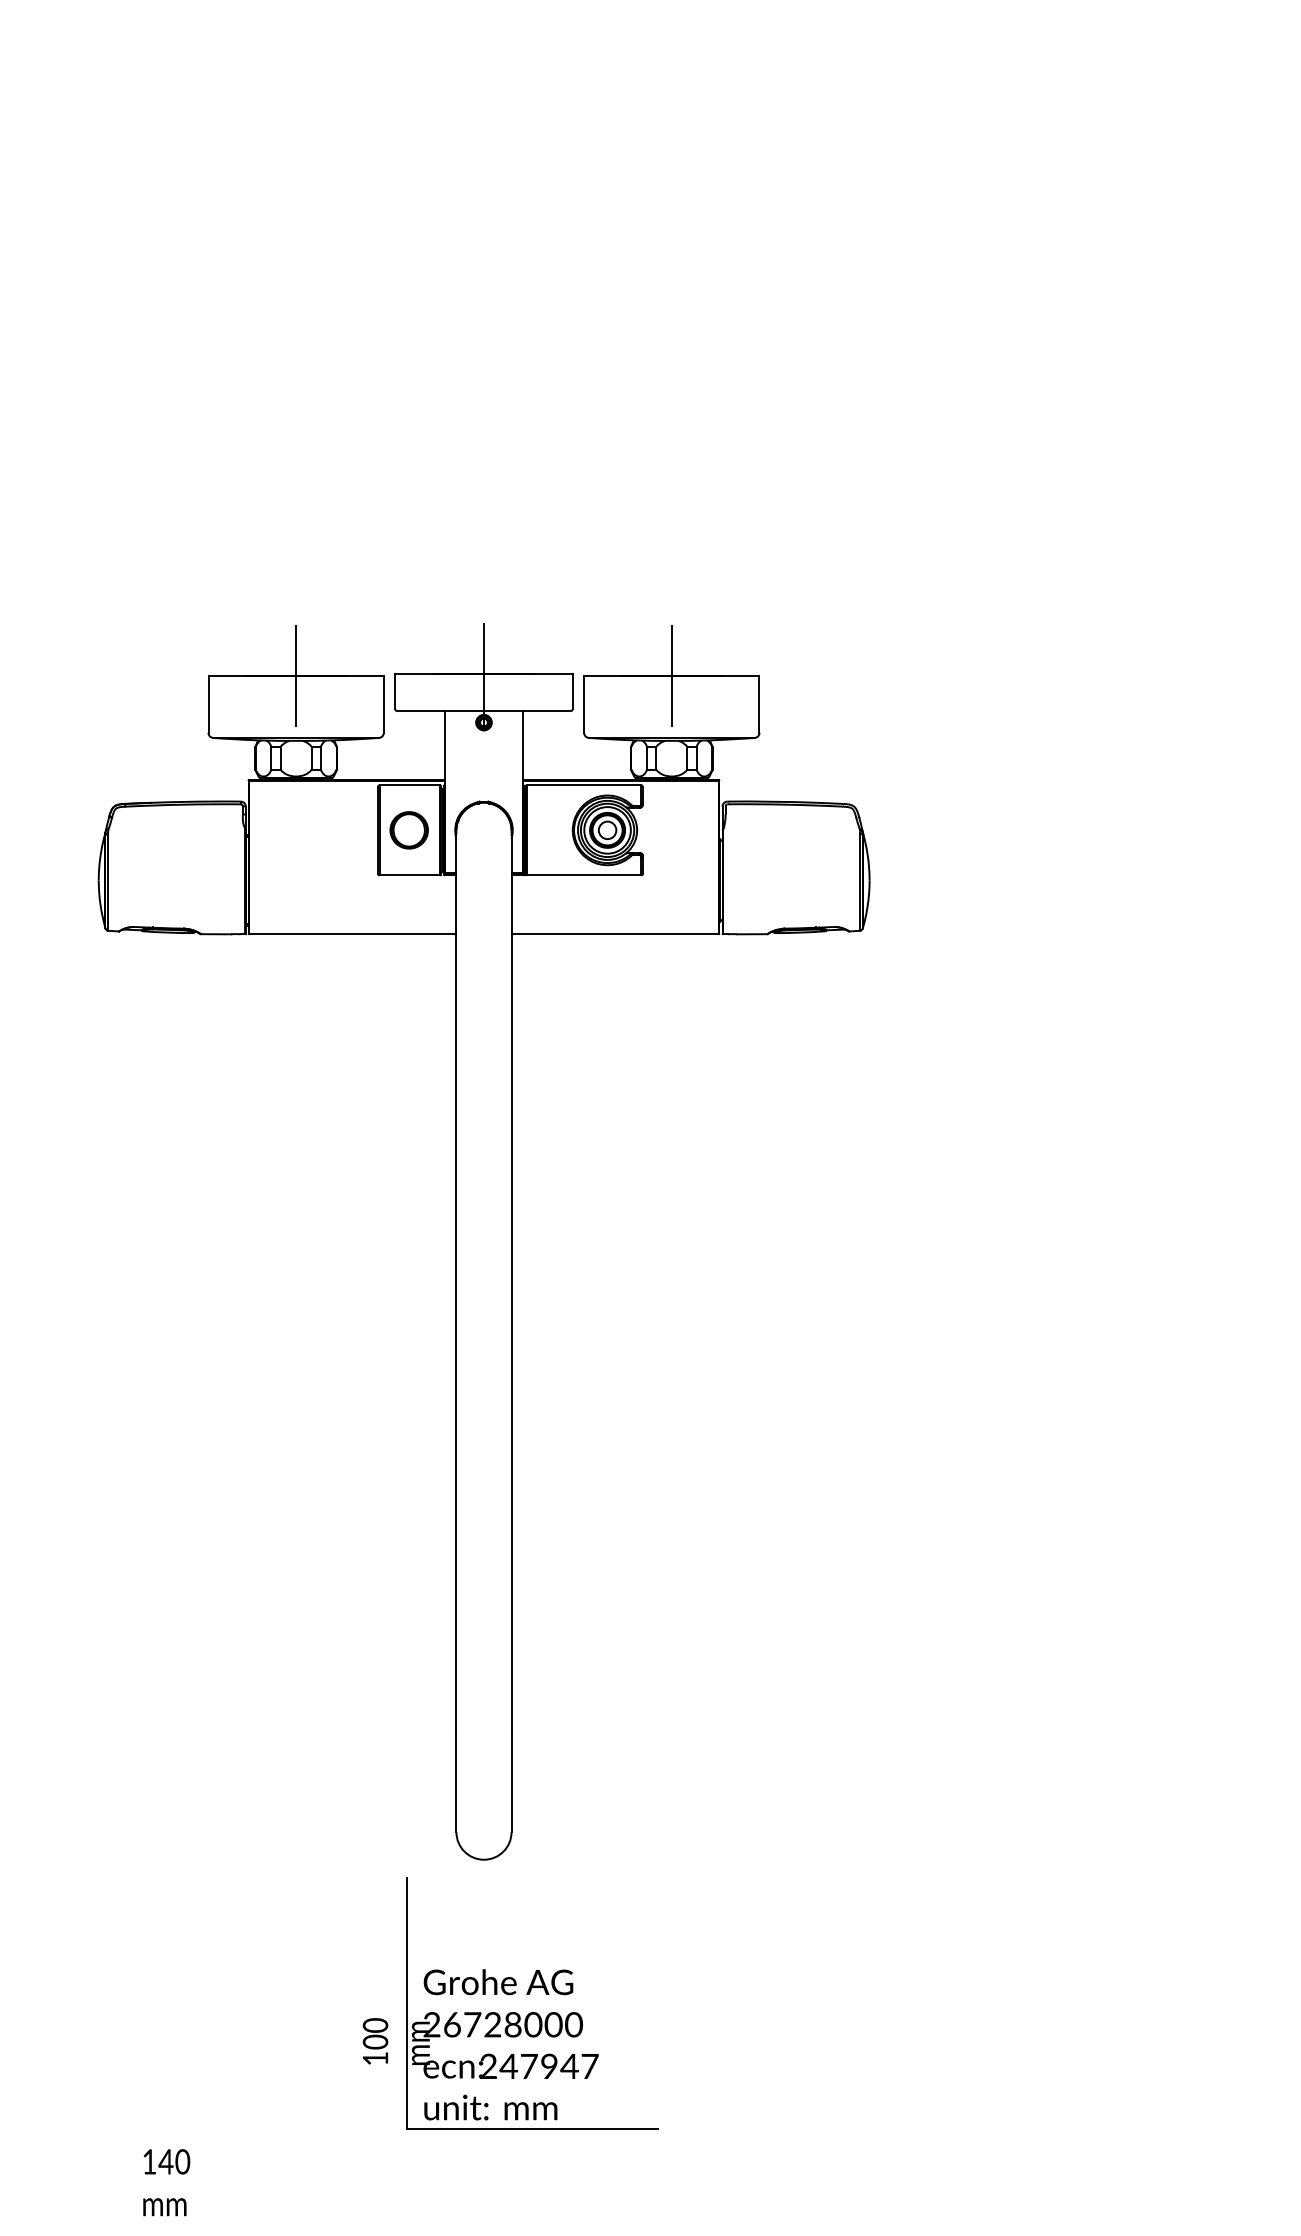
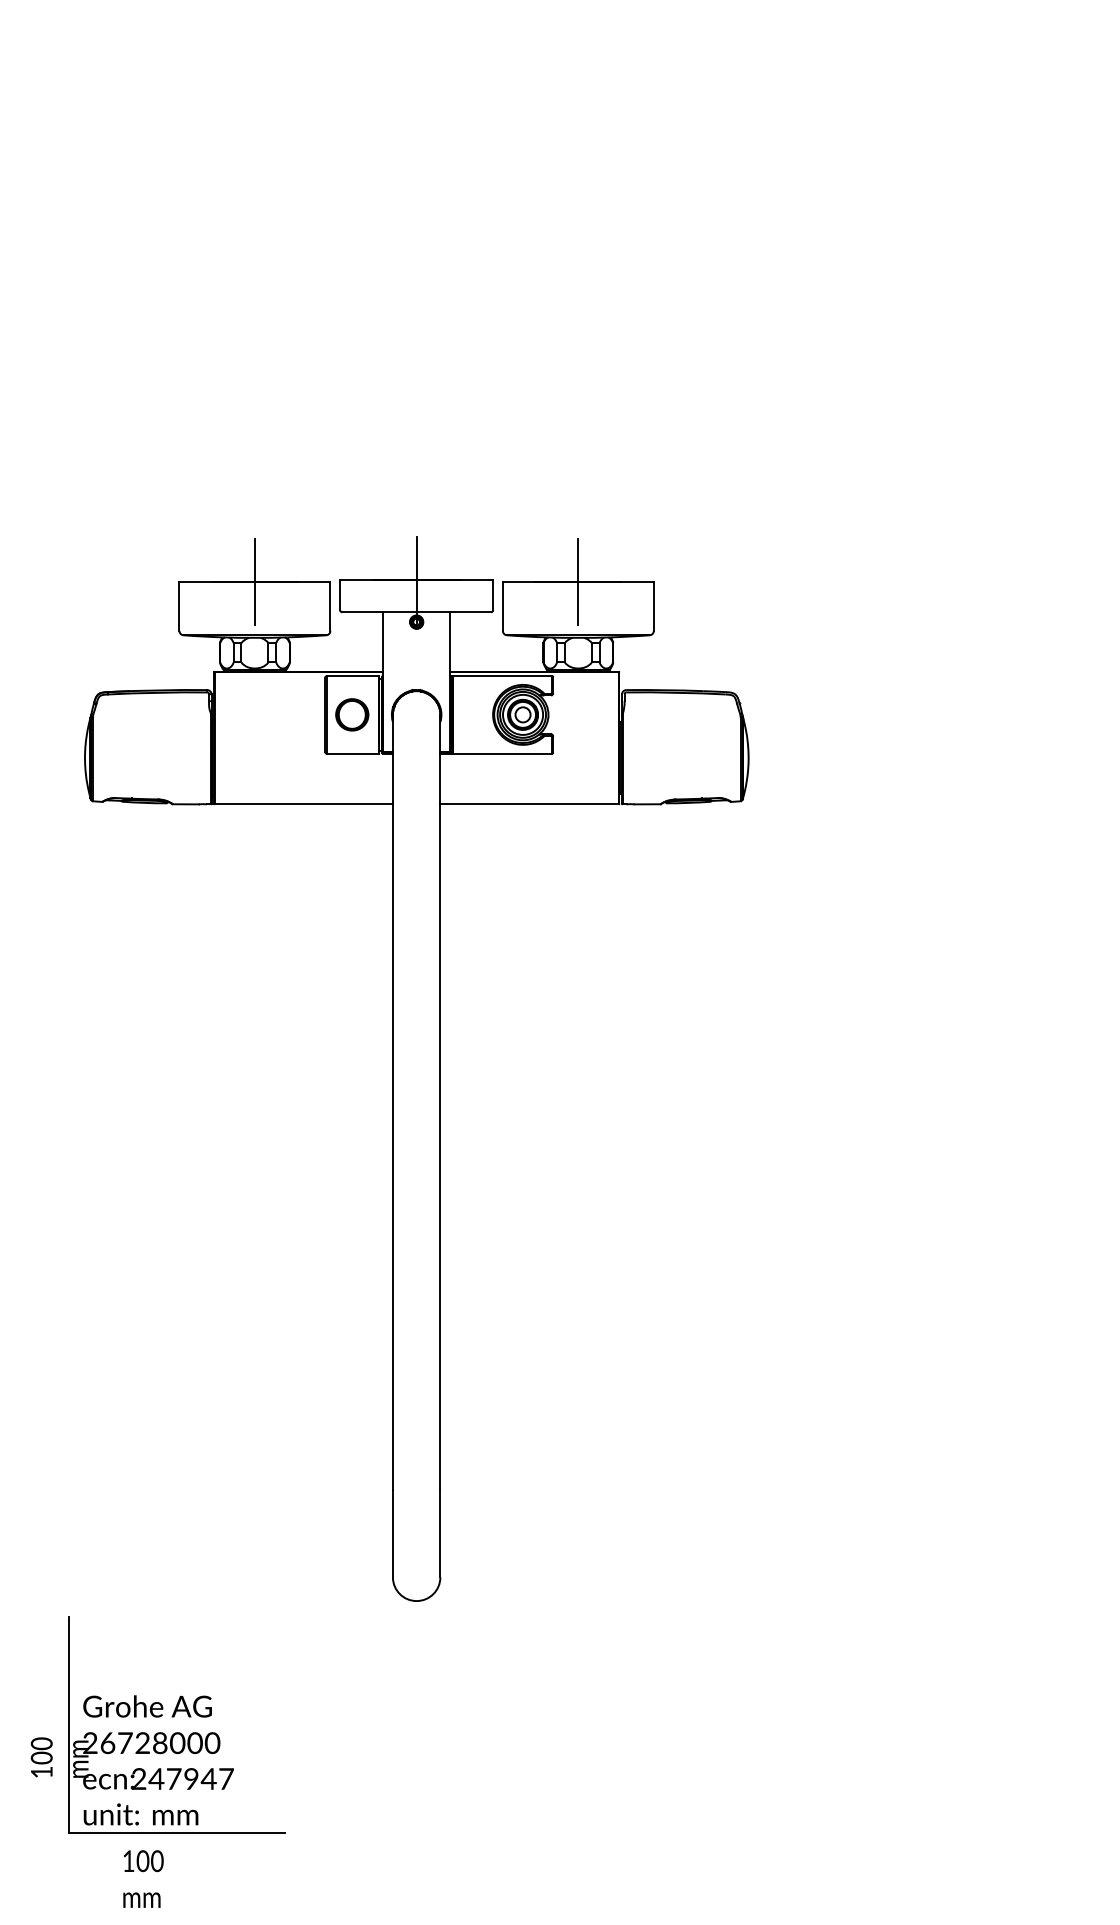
part: (510, 1995) -> (157, 1717), moved
text: (165, 2161) -> (142, 1860), 140 -> 100

